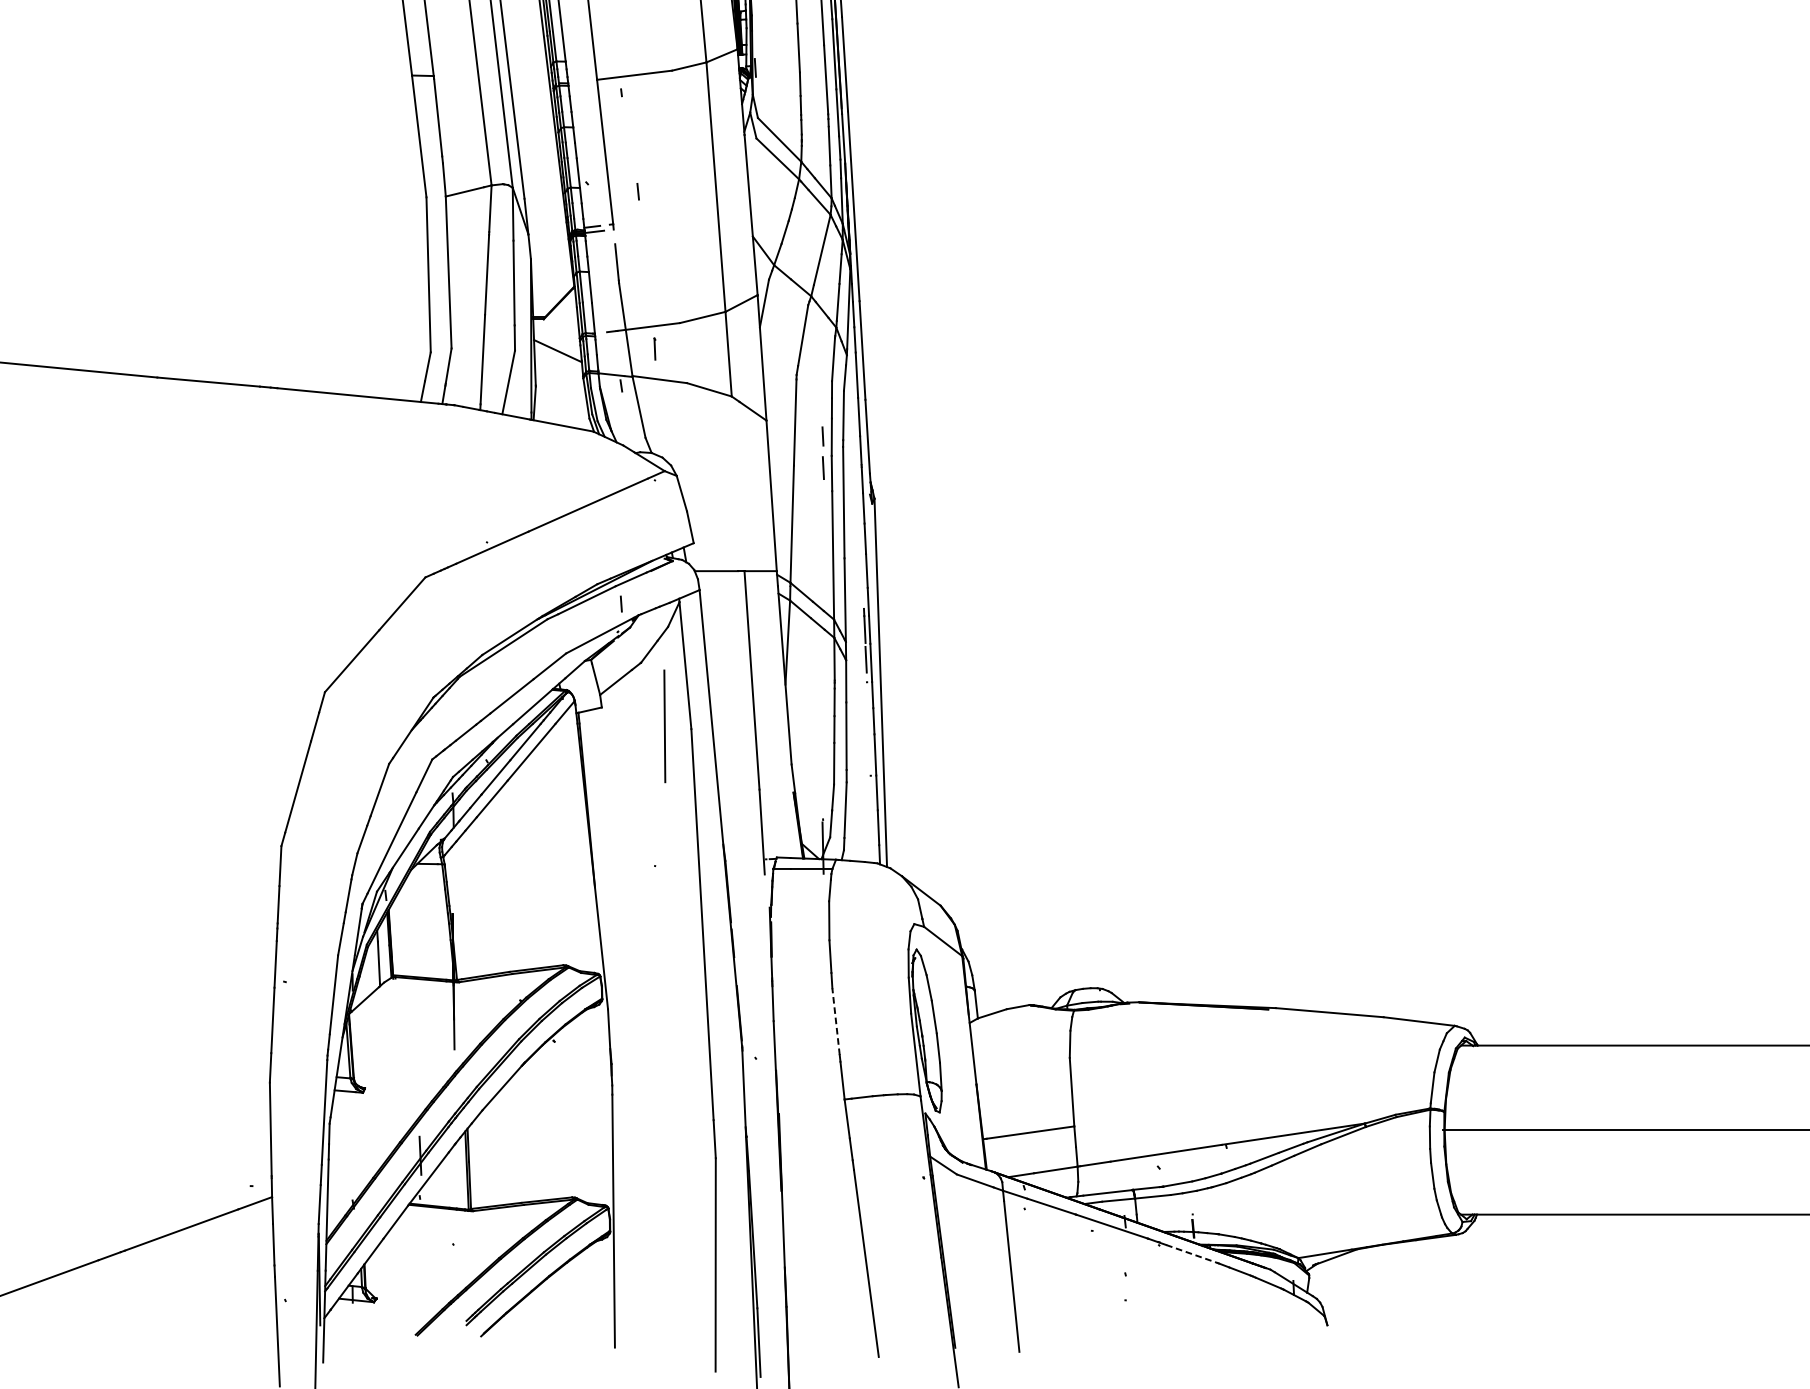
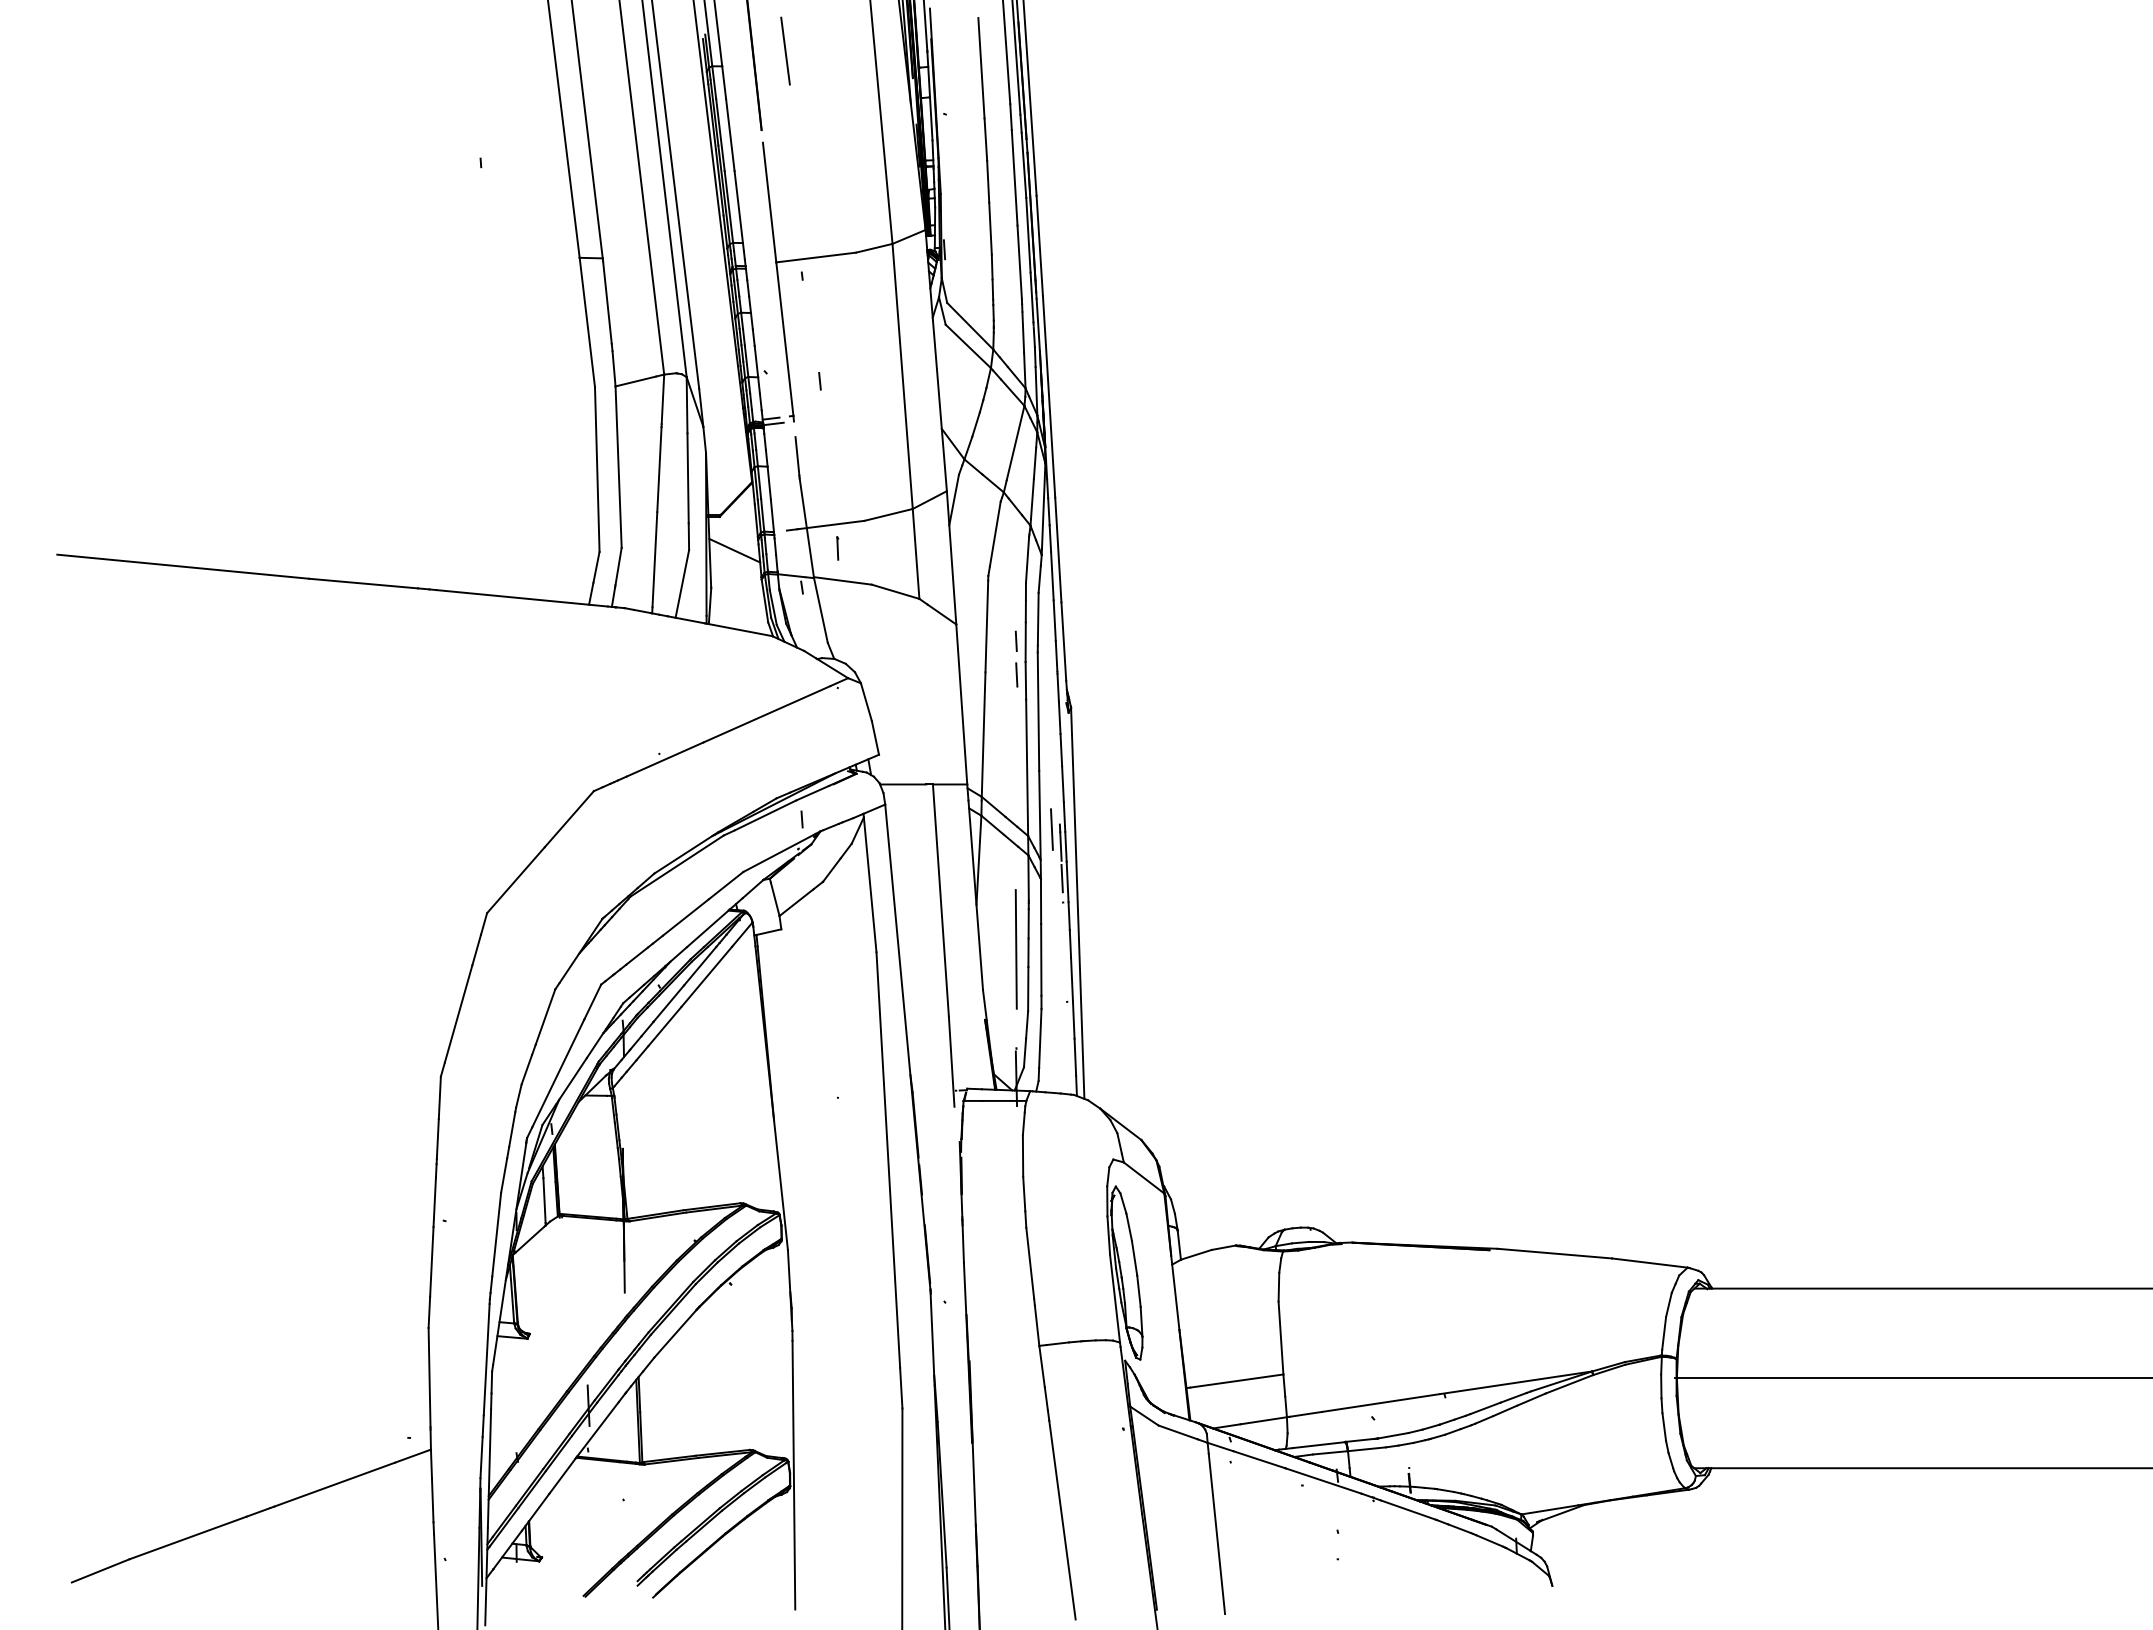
line: (856, 613) -> (1051, 829), added
line: (664, 726) -> (1015, 949), moved
line: (836, 1021) -> (1030, 1263), dashed -> solid
line: (1192, 1254) -> (1408, 1510), dashed -> solid

